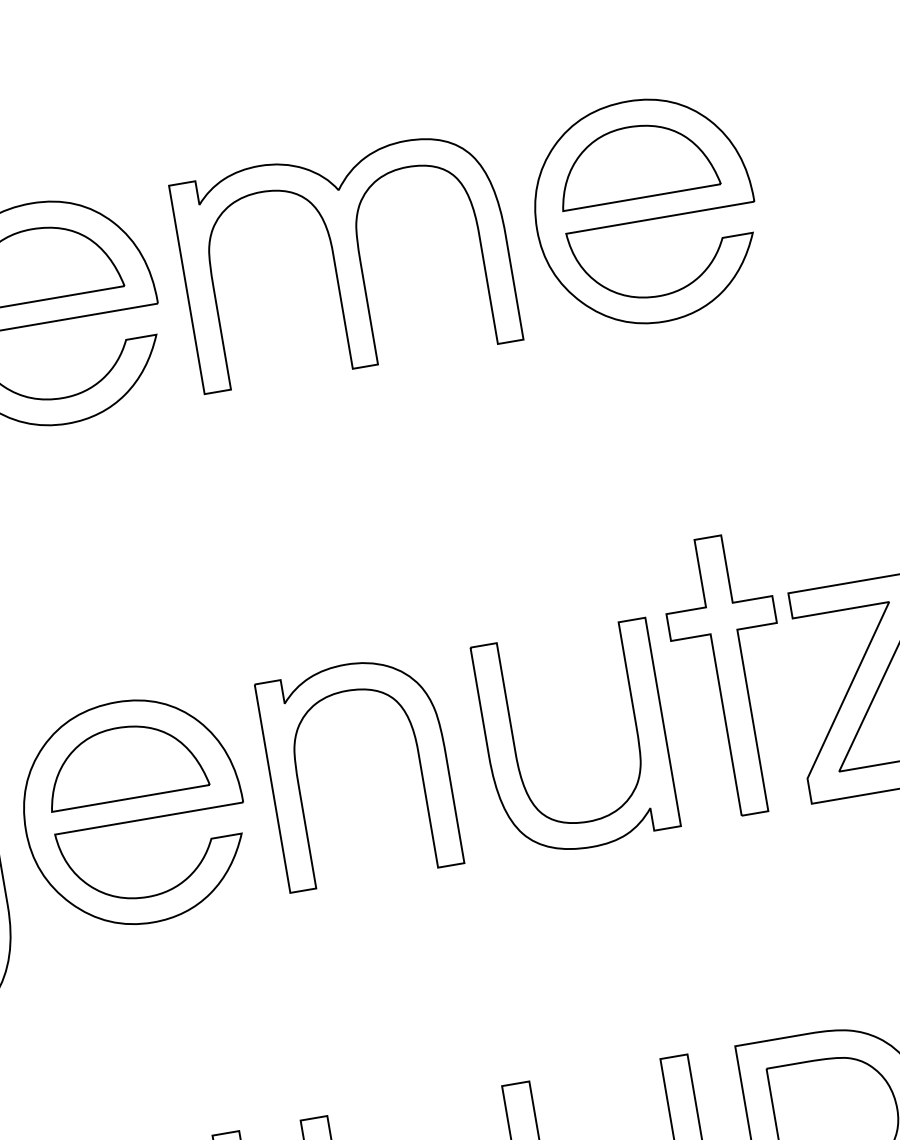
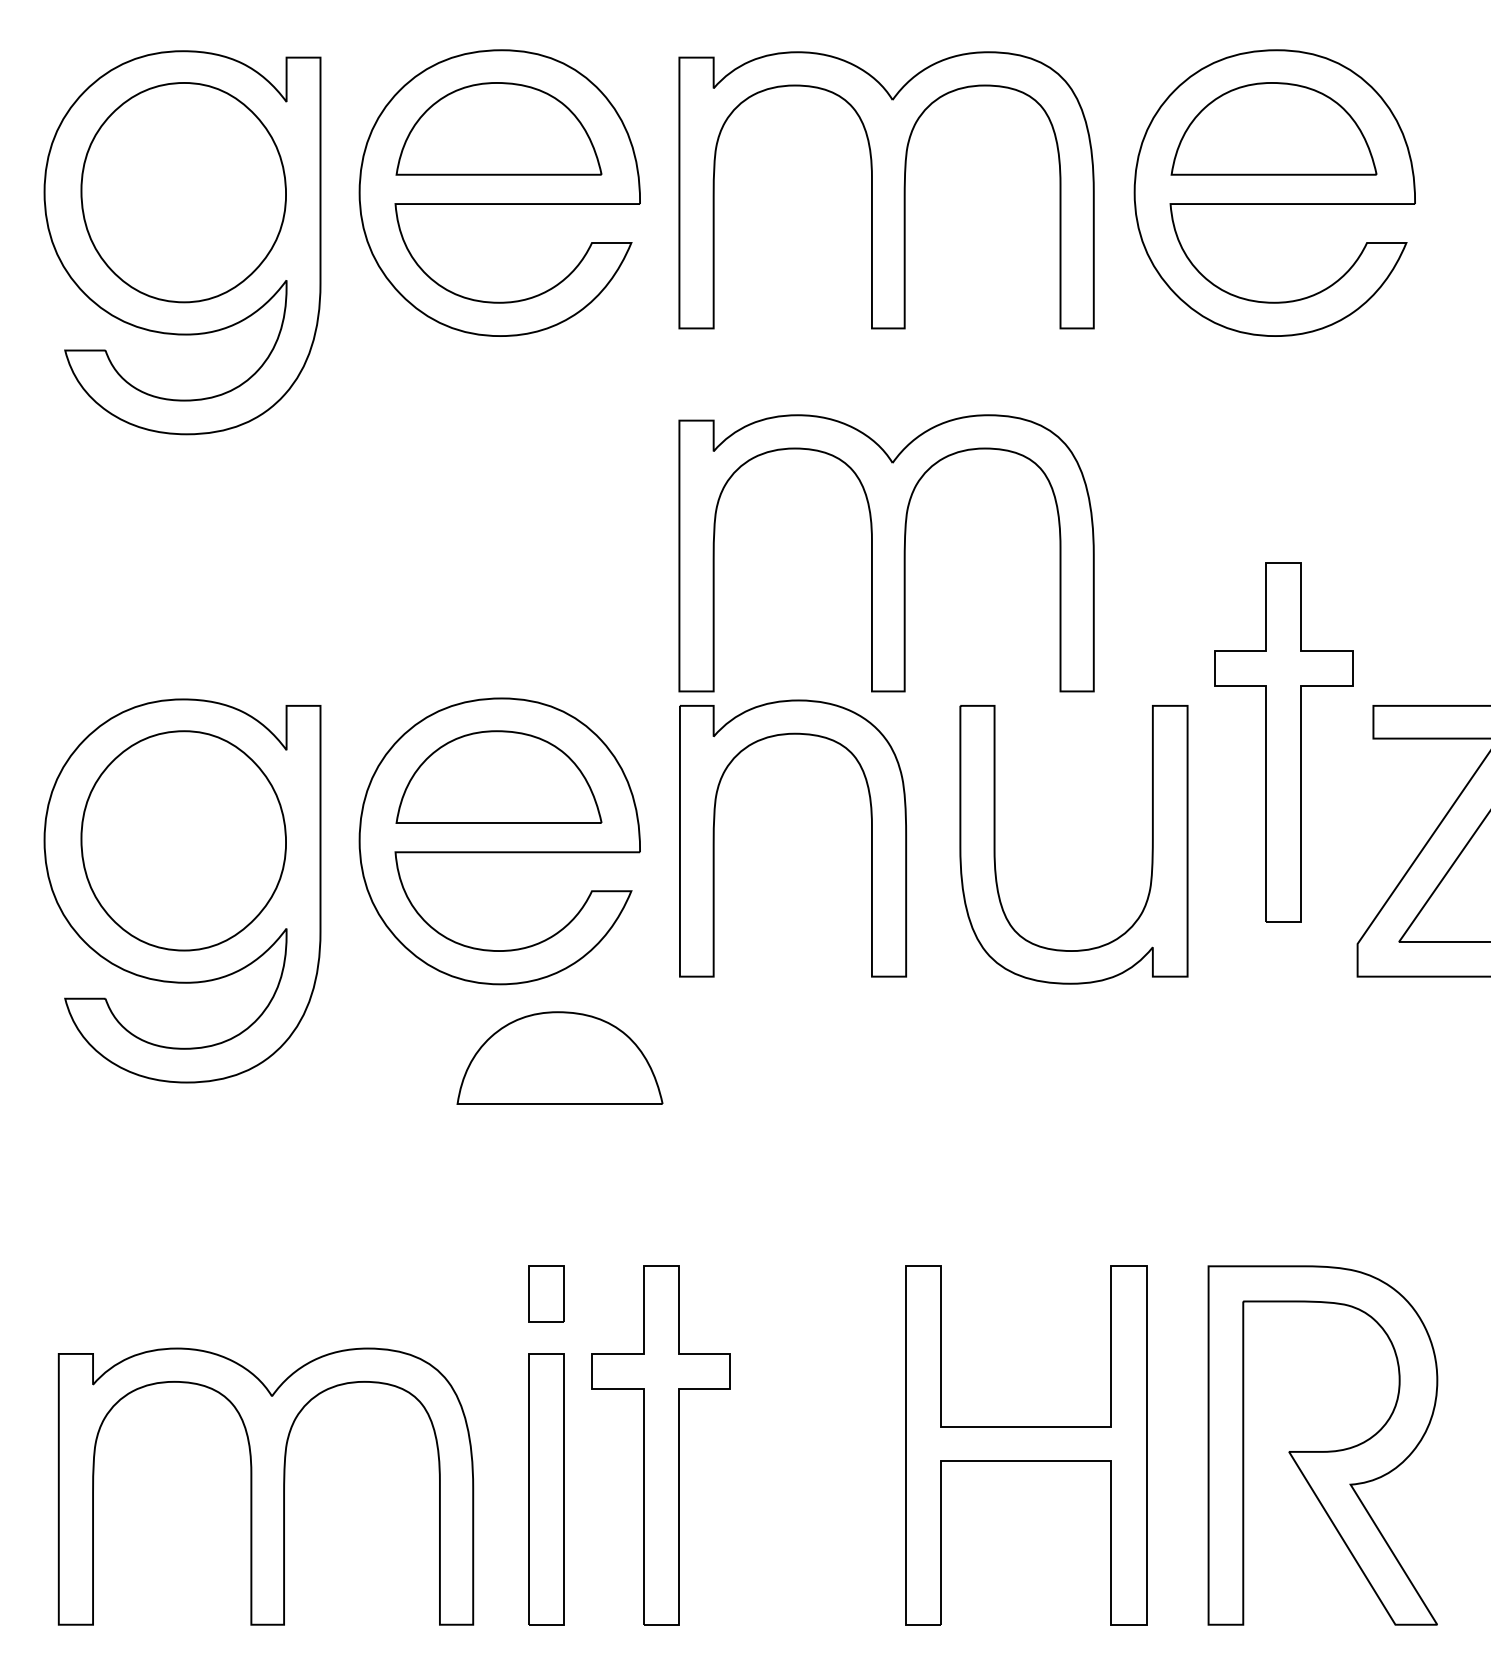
part: (393, 540) -> (886, 553), added
part: (731, 675) -> (1283, 742), moved
part: (208, 970) -> (559, 1057), added

